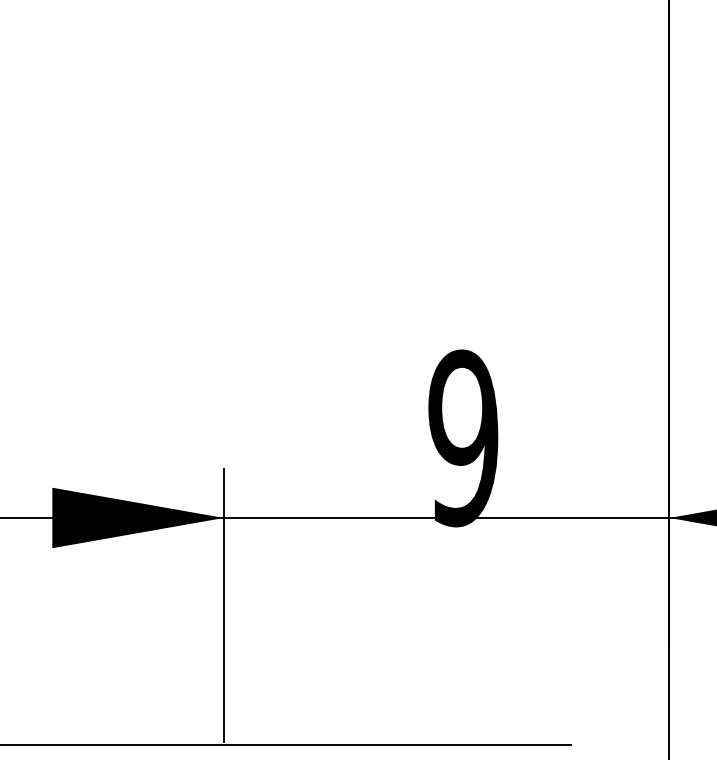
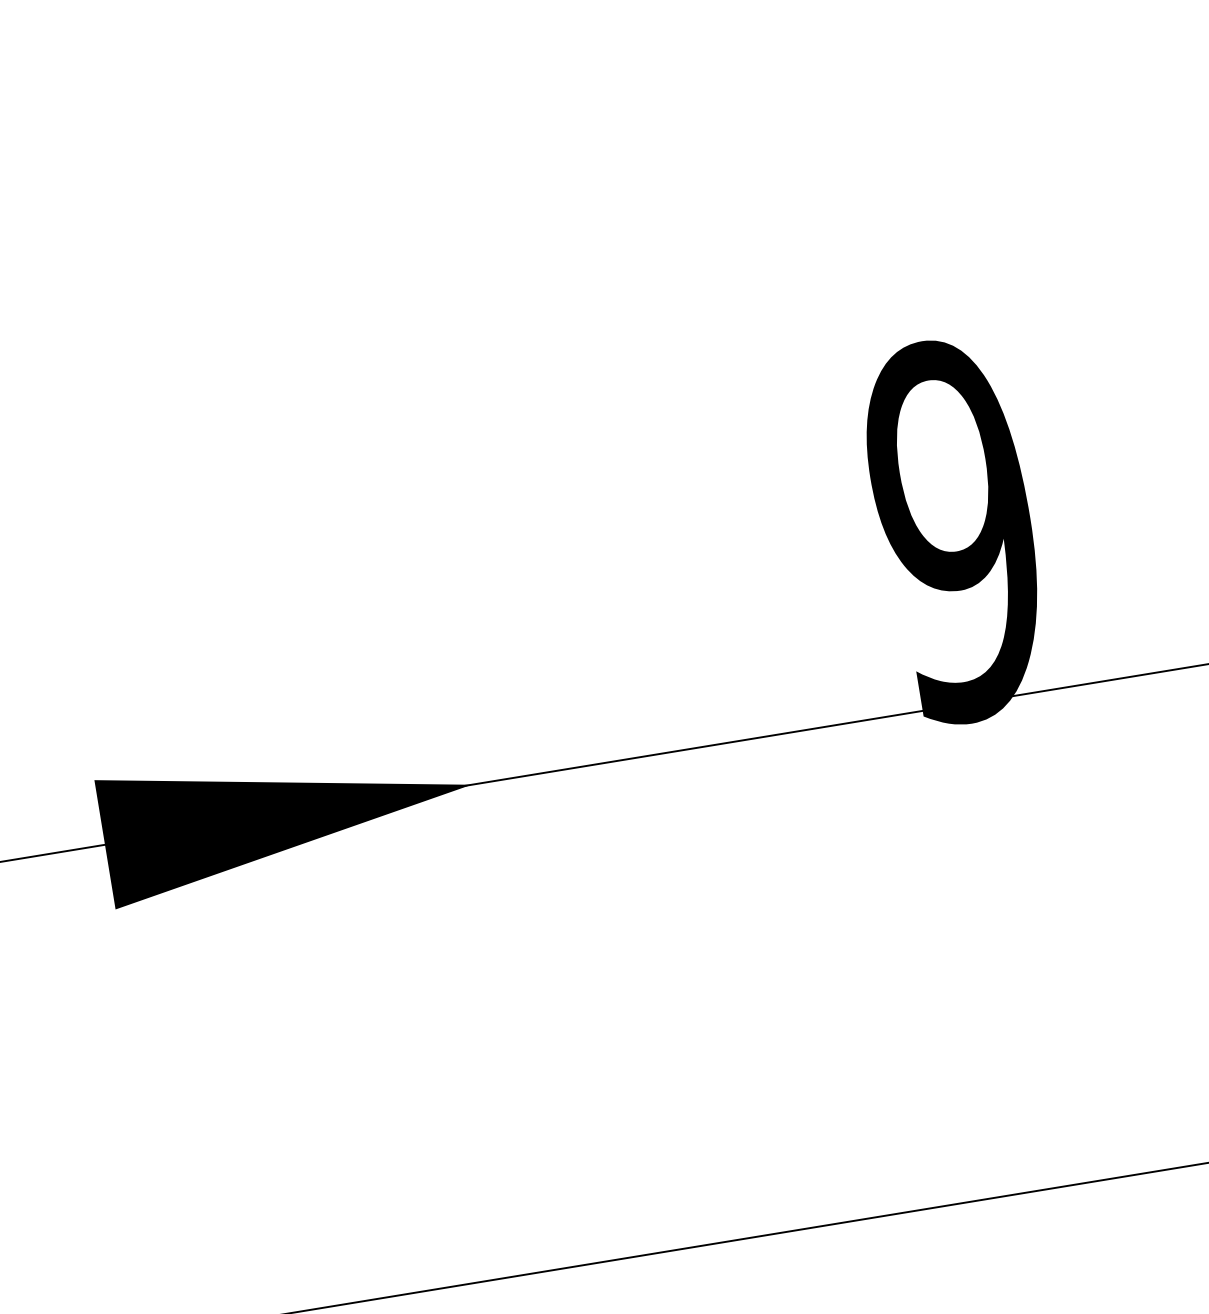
line: (223, 604) -> (501, 969), removed

